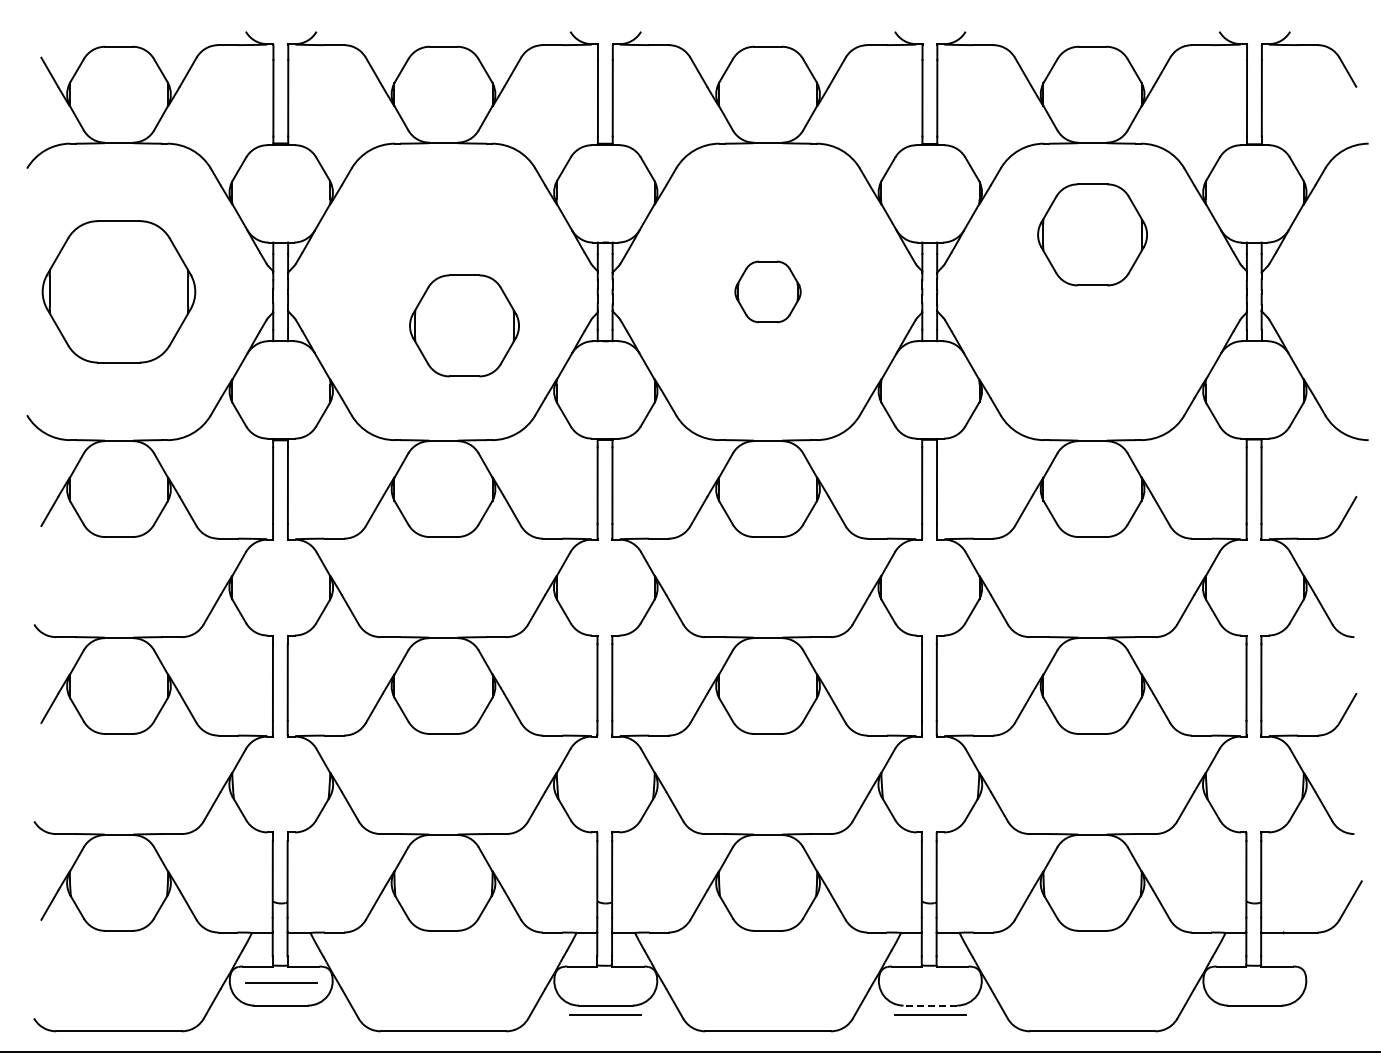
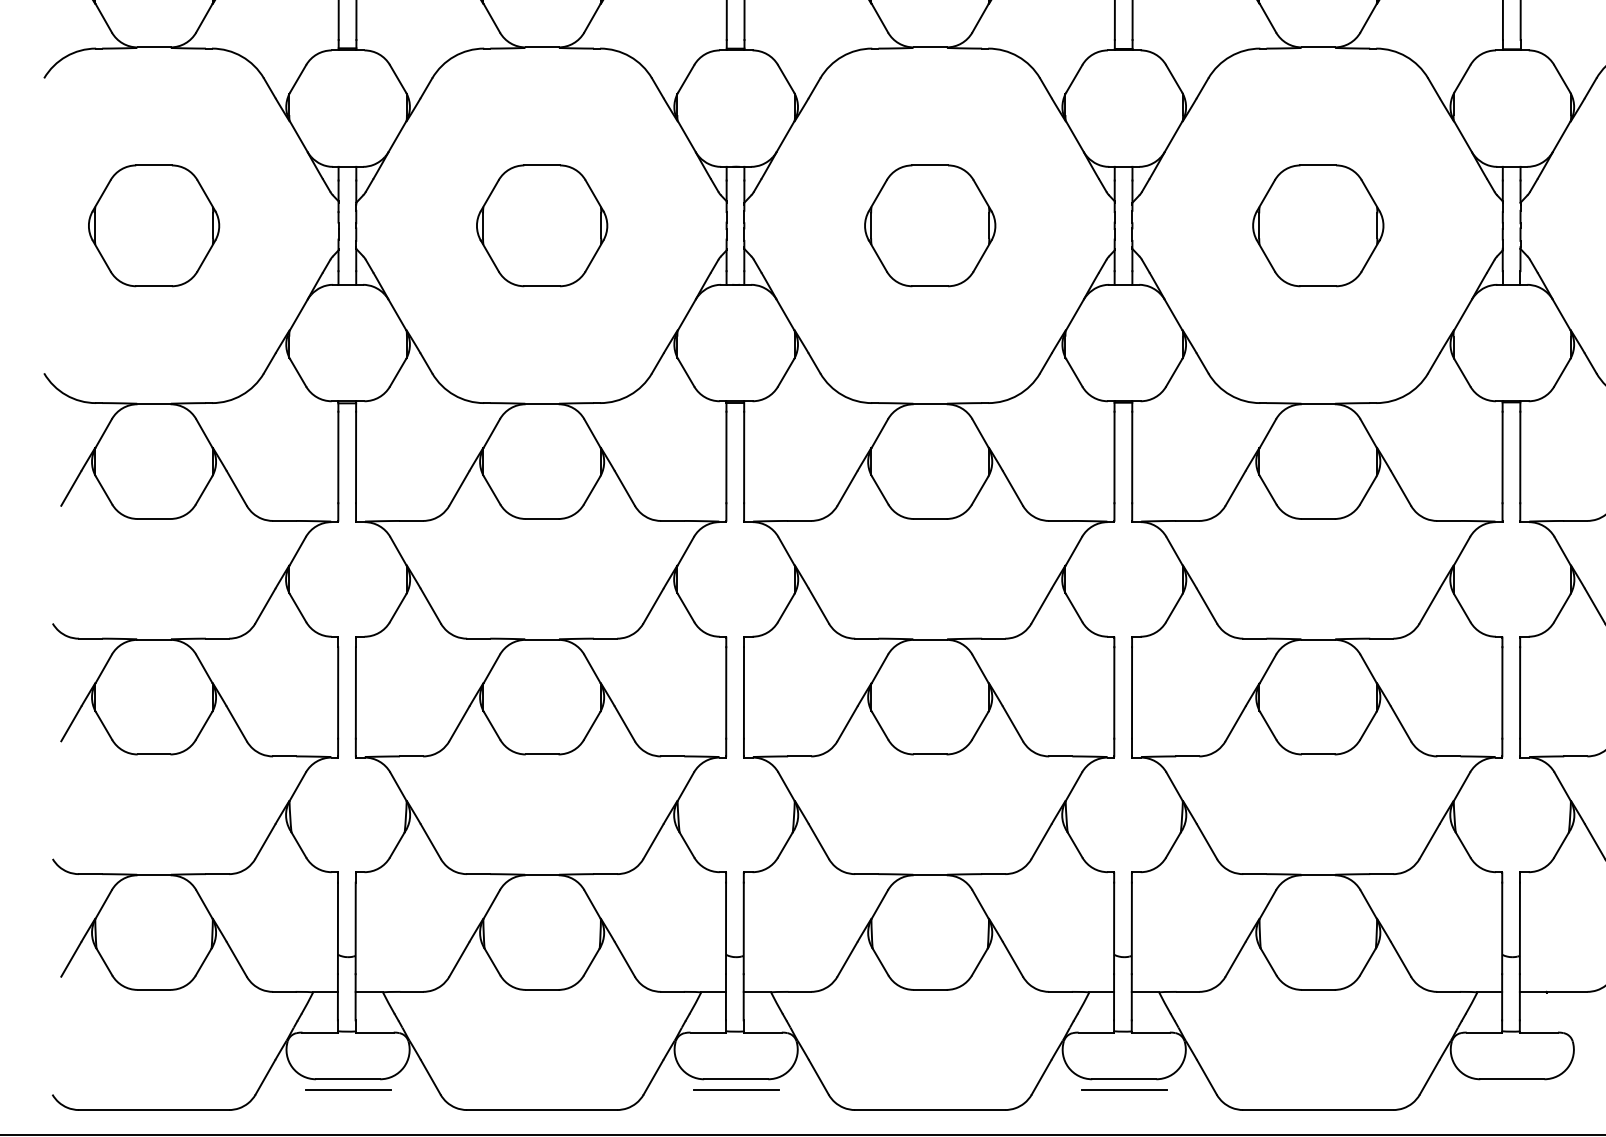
part: (1092, 234) -> (1318, 225), moved
part: (118, 291) -> (153, 225), size x0.71
part: (767, 291) -> (929, 225), size x1.67
part: (464, 325) -> (542, 225), moved
line: (281, 982) -> (348, 1089), moved
line: (930, 1005) -> (1124, 1079), dashed -> solid

